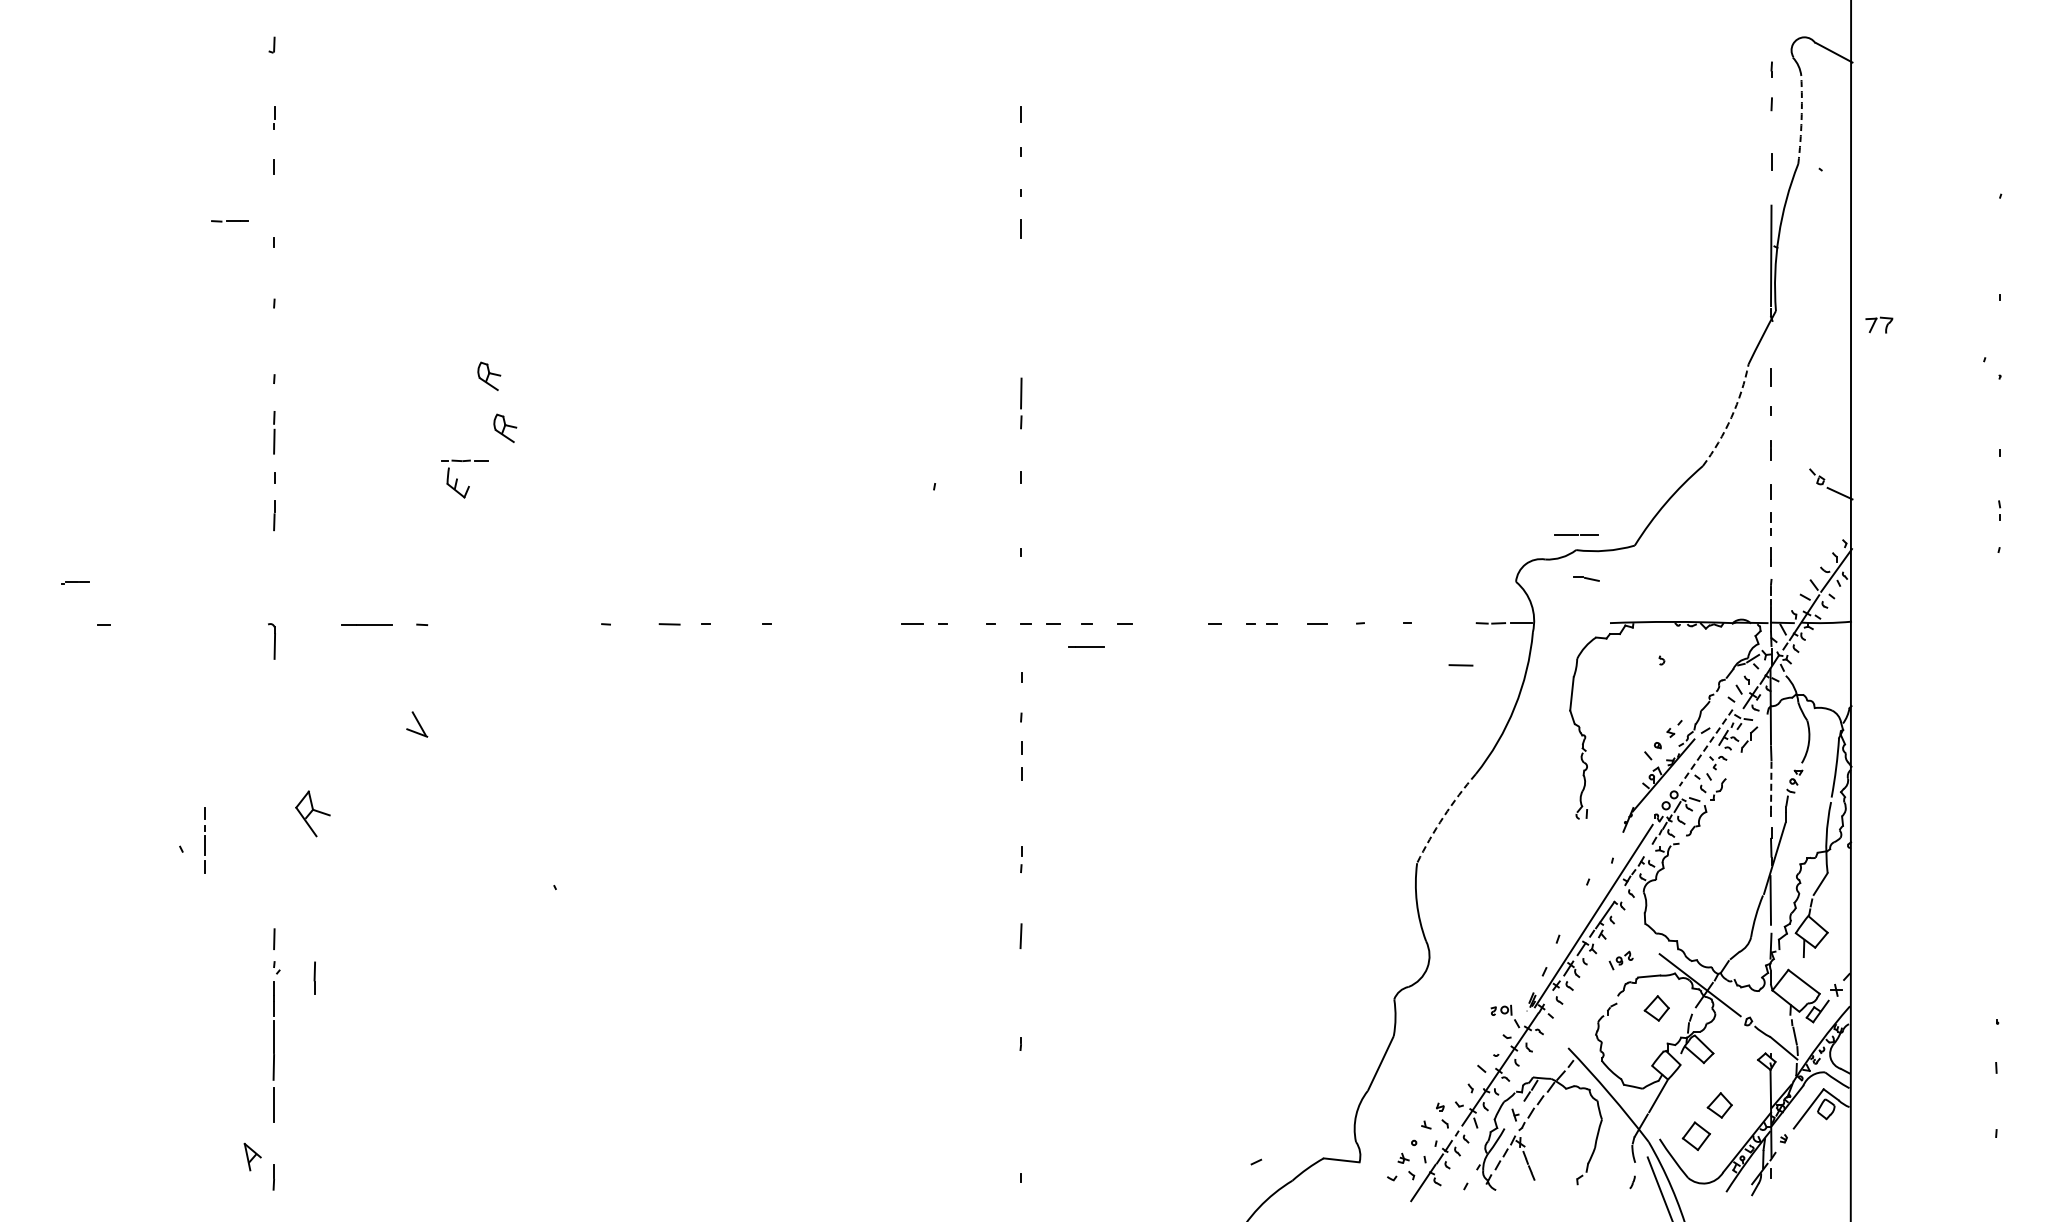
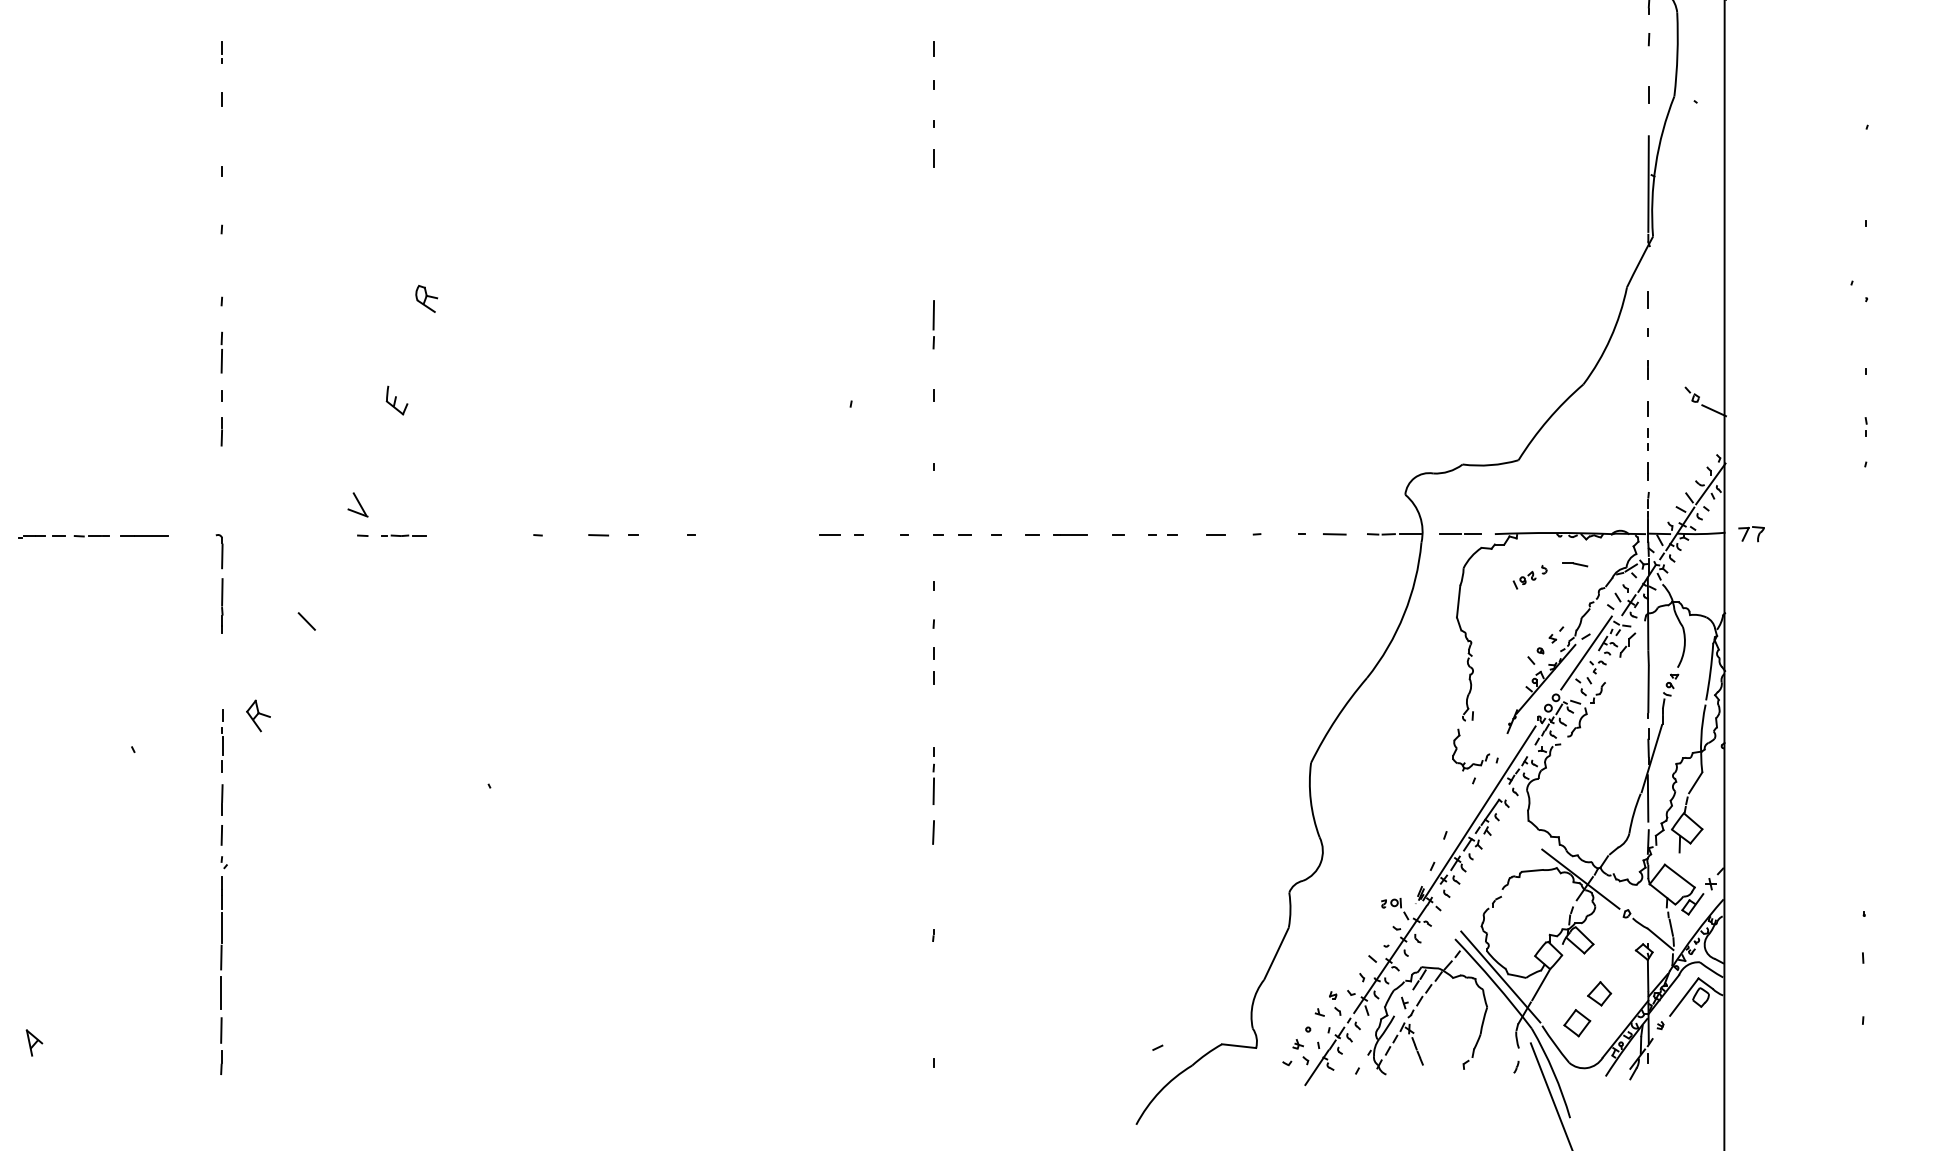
arc: (1801, 120) -> (1677, 55), dashed -> solid
line: (229, 221) -> (91, 536), moved
part: (1879, 324) -> (1751, 533), moved
arc: (1731, 417) -> (1610, 338), dashed -> solid
part: (505, 427) -> (442, 347), removed
line: (464, 460) -> (403, 535), moved
line: (1576, 534) -> (1460, 533), moved
line: (1586, 578) -> (1575, 564), moved
part: (75, 582) -> (32, 536), moved
line: (366, 624) -> (143, 535), moved
line: (1086, 646) -> (1070, 534), moved
line: (1460, 665) -> (1334, 534), moved
line: (274, 698) -> (222, 605), added
line: (363, 714) -> (306, 621), added
part: (417, 724) -> (358, 504), moved
line: (1706, 747) -> (1586, 652), dashed -> solid
line: (1771, 786) -> (1648, 689), dashed -> solid
part: (312, 813) -> (258, 715), size x0.71
arc: (1443, 816) -> (1336, 718), dashed -> solid
line: (204, 840) -> (222, 741), moved
part: (1570, 849) -> (1457, 749), added
line: (1021, 892) -> (933, 790), added
part: (1620, 960) -> (1523, 580), moved
line: (314, 977) -> (222, 799), moved
part: (1656, 1008) -> (1539, 901), removed
line: (1615, 1087) -> (1500, 976), added
line: (273, 1143) -> (221, 1030), added
part: (252, 1156) -> (34, 1042), moved

